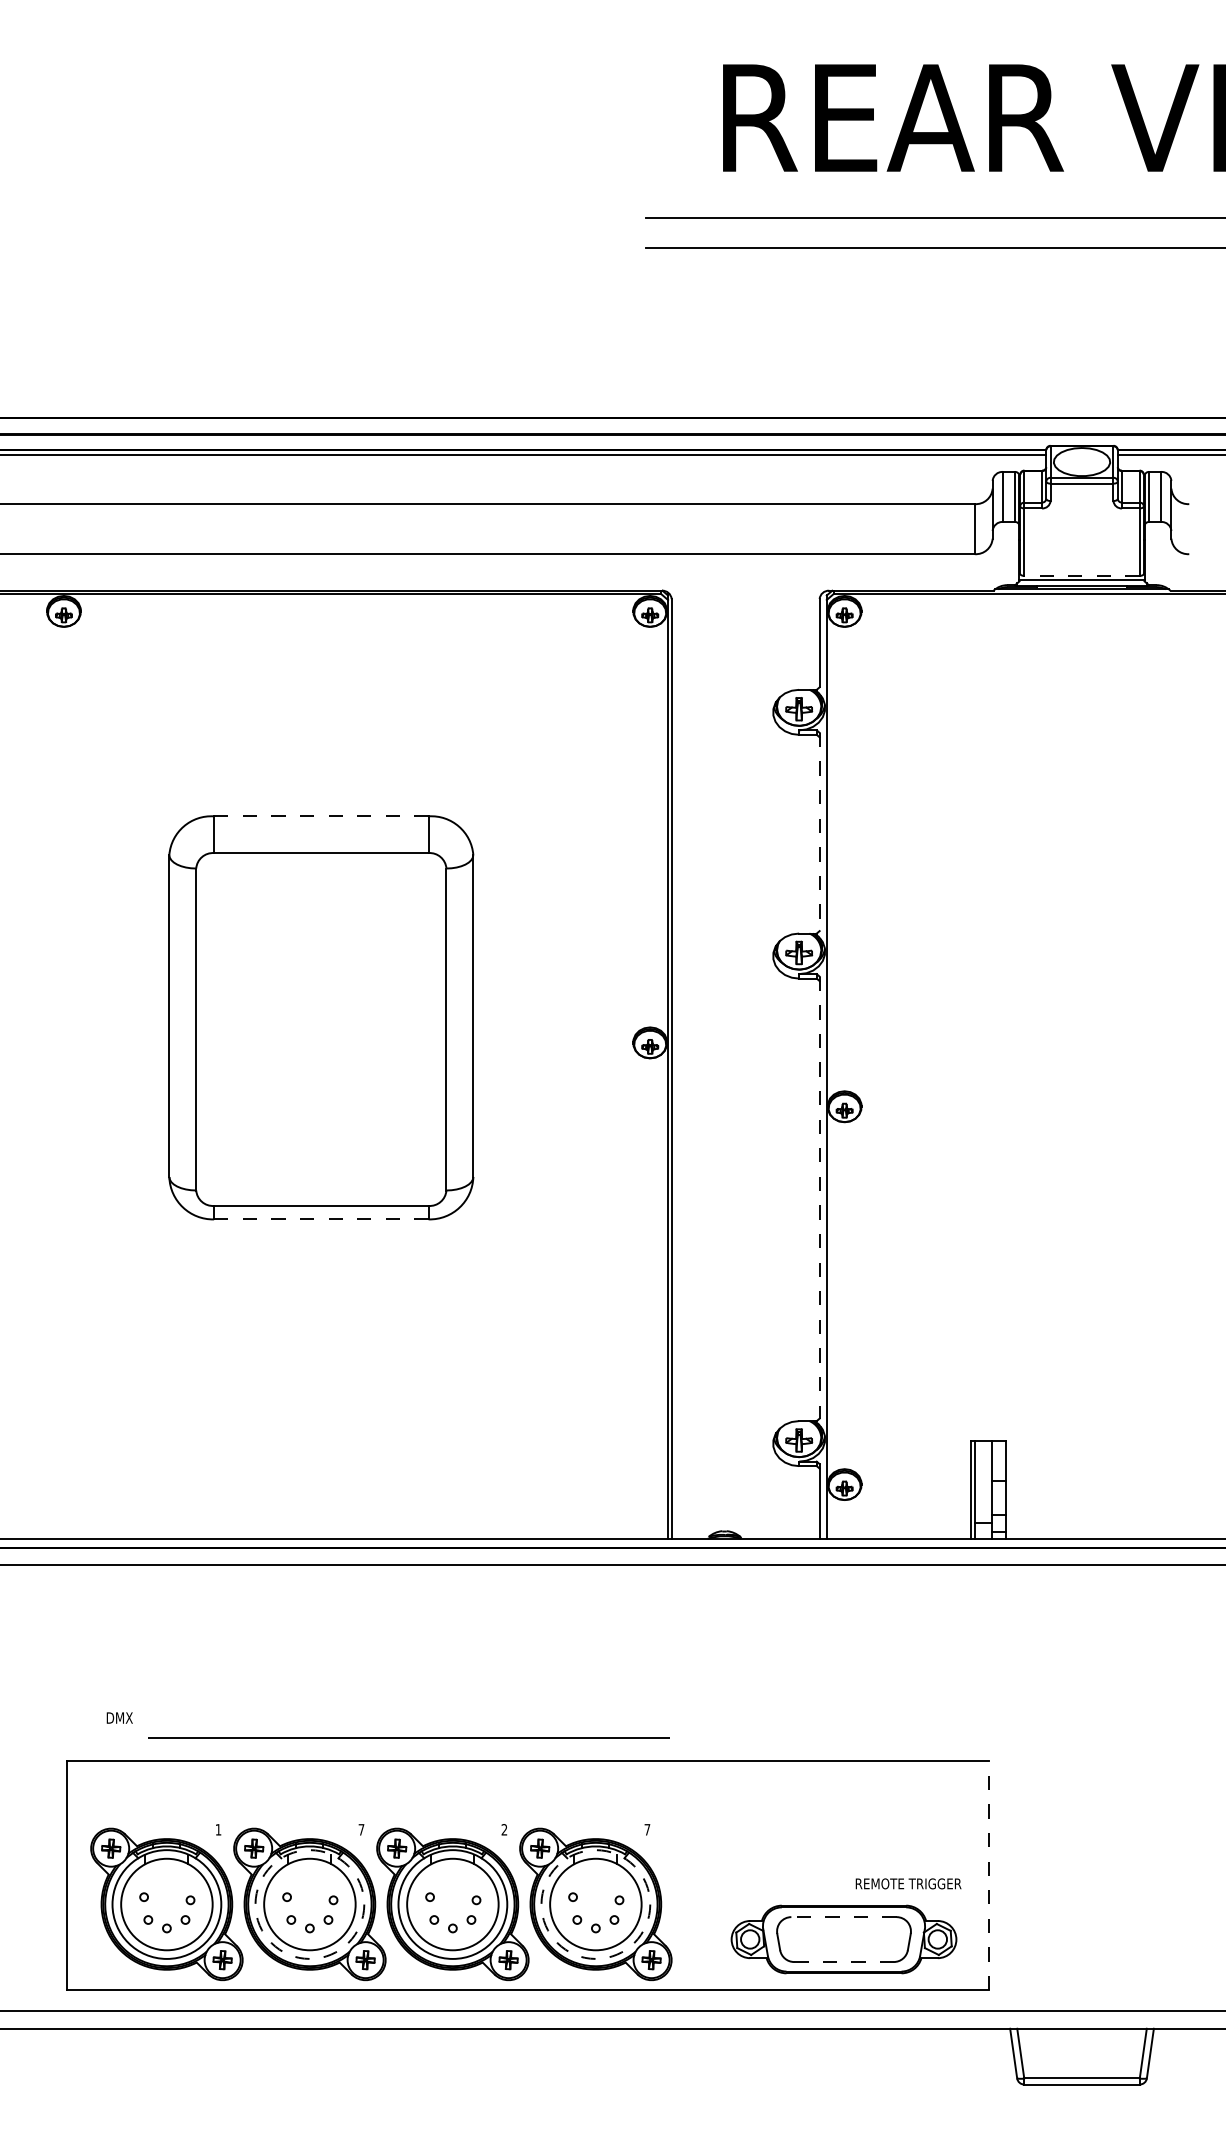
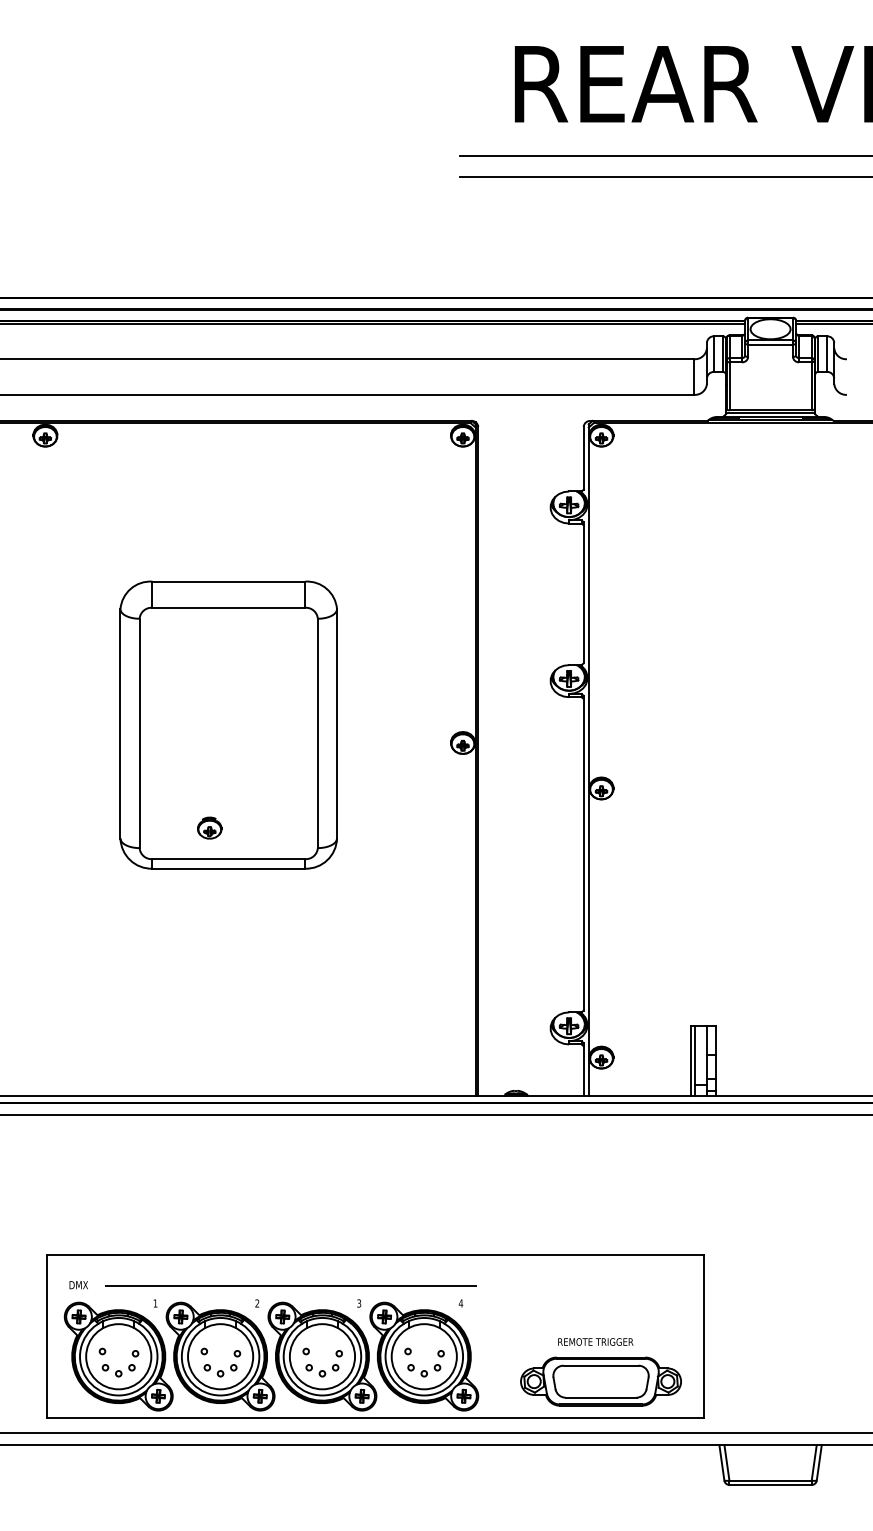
line: (1082, 575) -> (770, 410), dashed -> solid
line: (320, 816) -> (228, 581), dashed -> solid
line: (819, 832) -> (583, 593), dashed -> solid
part: (294, 1162) -> (209, 828), added
line: (819, 1197) -> (583, 853), dashed -> solid
line: (321, 1219) -> (228, 868), dashed -> solid
text: (119, 1717) -> (78, 1284), moved
line: (408, 1737) -> (290, 1285), moved
text: (361, 1829) -> (257, 1303), 7 -> 2
text: (647, 1829) -> (461, 1303), 7 -> 4
text: (504, 1830) -> (359, 1303), 2 -> 3
line: (989, 1875) -> (704, 1336), dashed -> solid
text: (908, 1883) -> (595, 1341), moved
circle: (309, 1904) -> (220, 1356), dashed -> solid
circle: (595, 1904) -> (424, 1356), dashed -> solid
line: (844, 1917) -> (601, 1365), dashed -> solid
line: (844, 1962) -> (601, 1398), dashed -> solid

